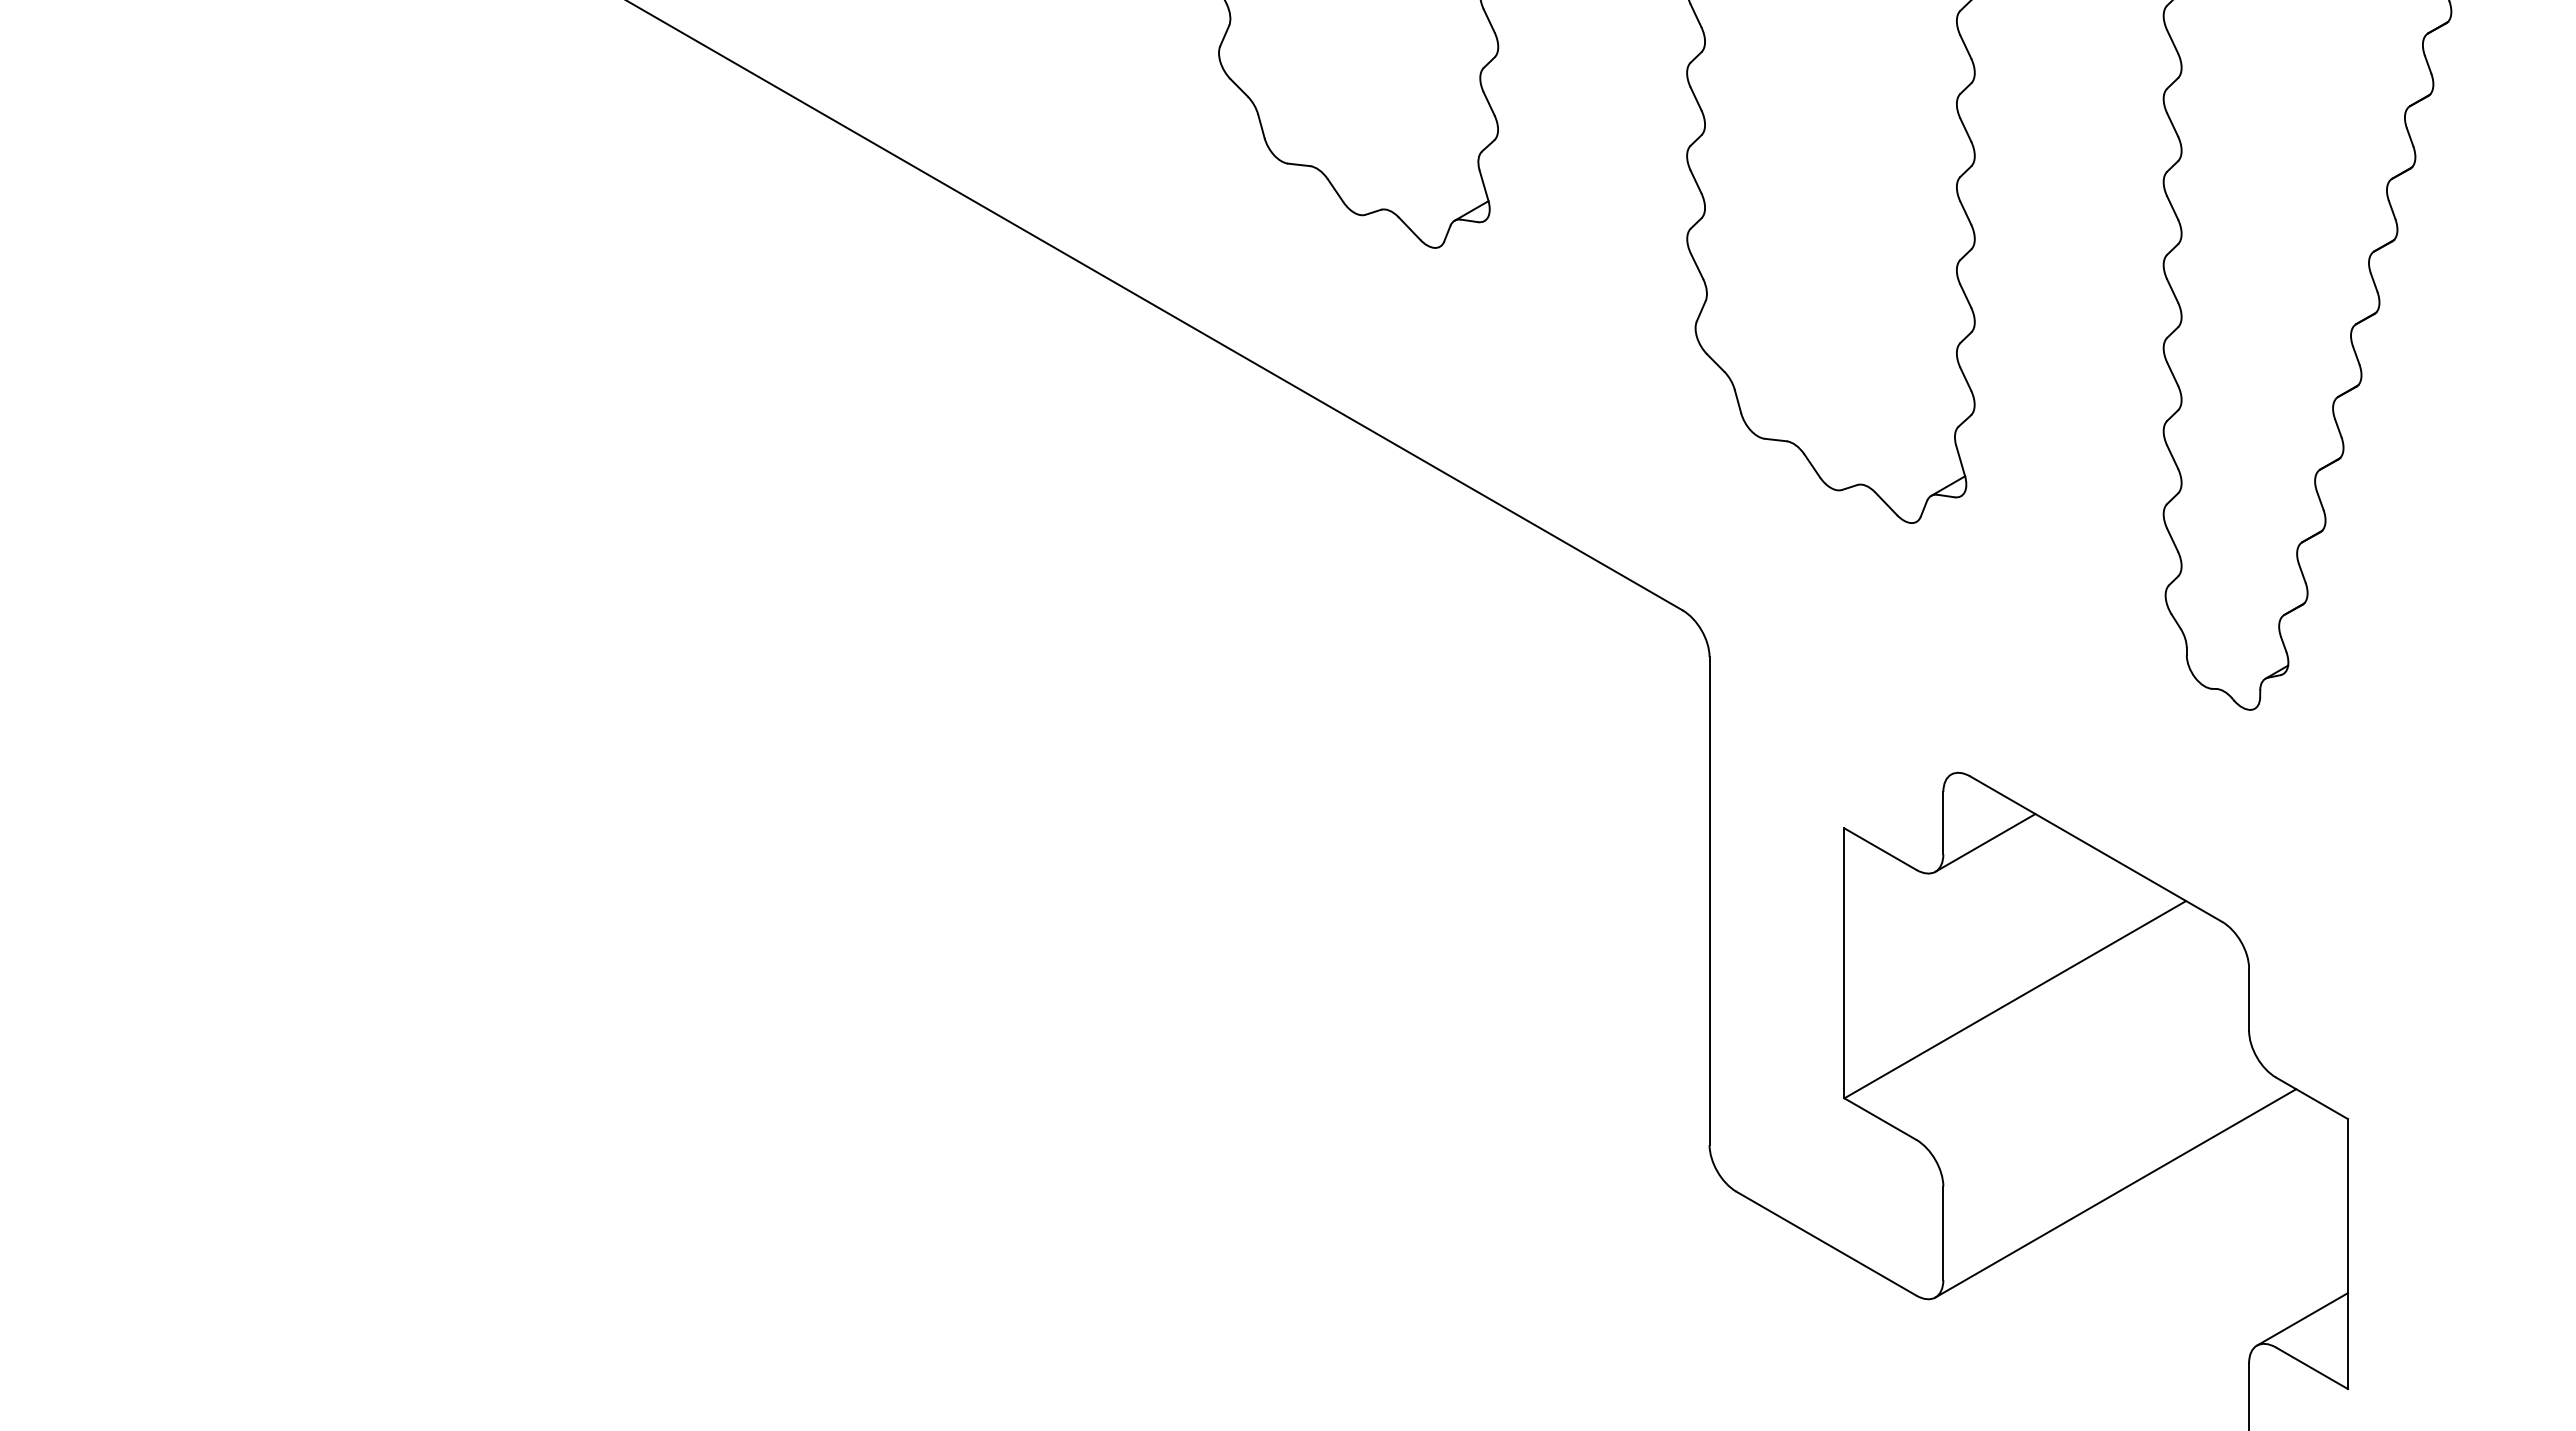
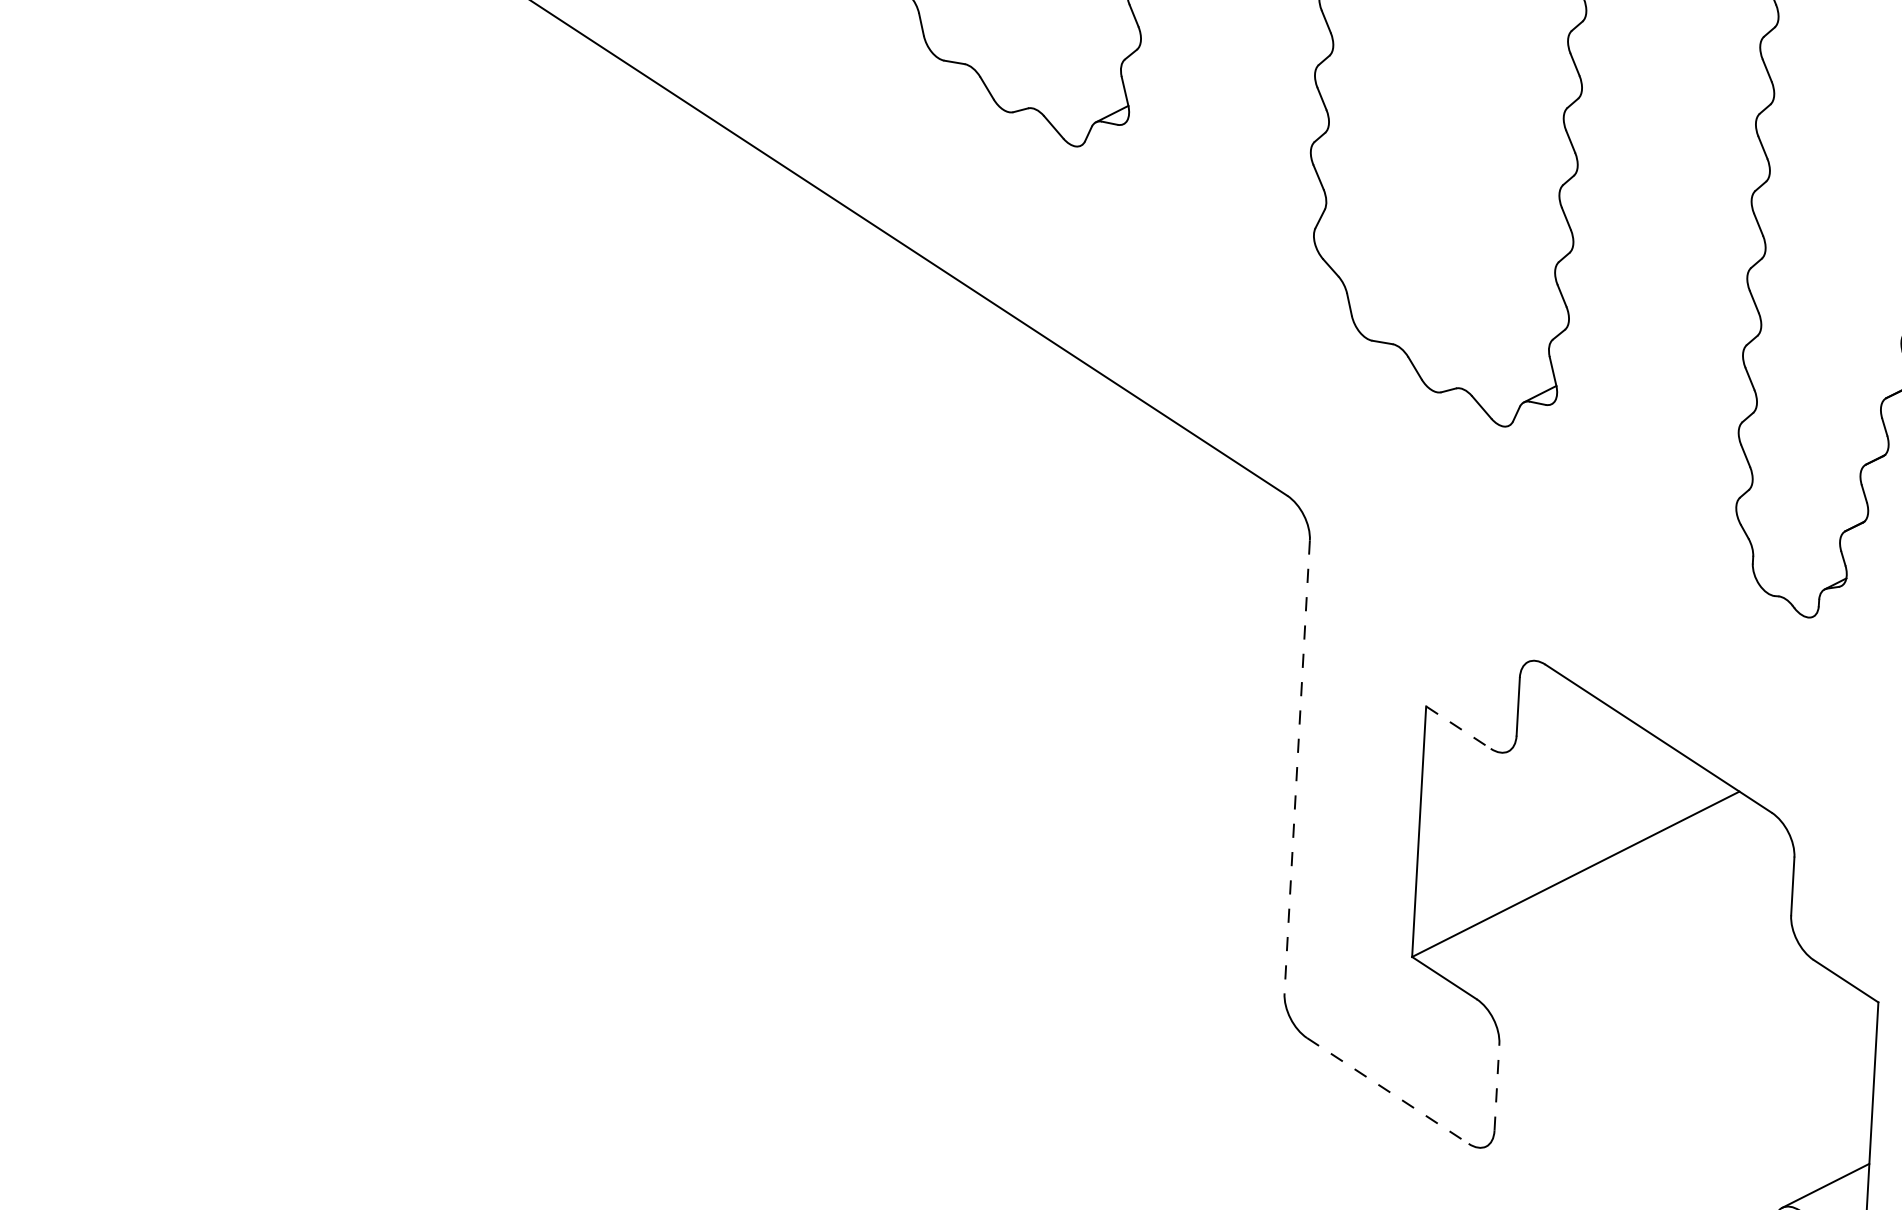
line: (1985, 842) -> (1556, 726), removed
line: (1880, 849) -> (1458, 727), solid -> dashed
line: (1709, 901) -> (1297, 767), solid -> dashed
line: (2115, 1193) -> (1658, 1059), removed
line: (1943, 1233) -> (1497, 1087), solid -> dashed
line: (1826, 1243) -> (1387, 1090), solid -> dashed

